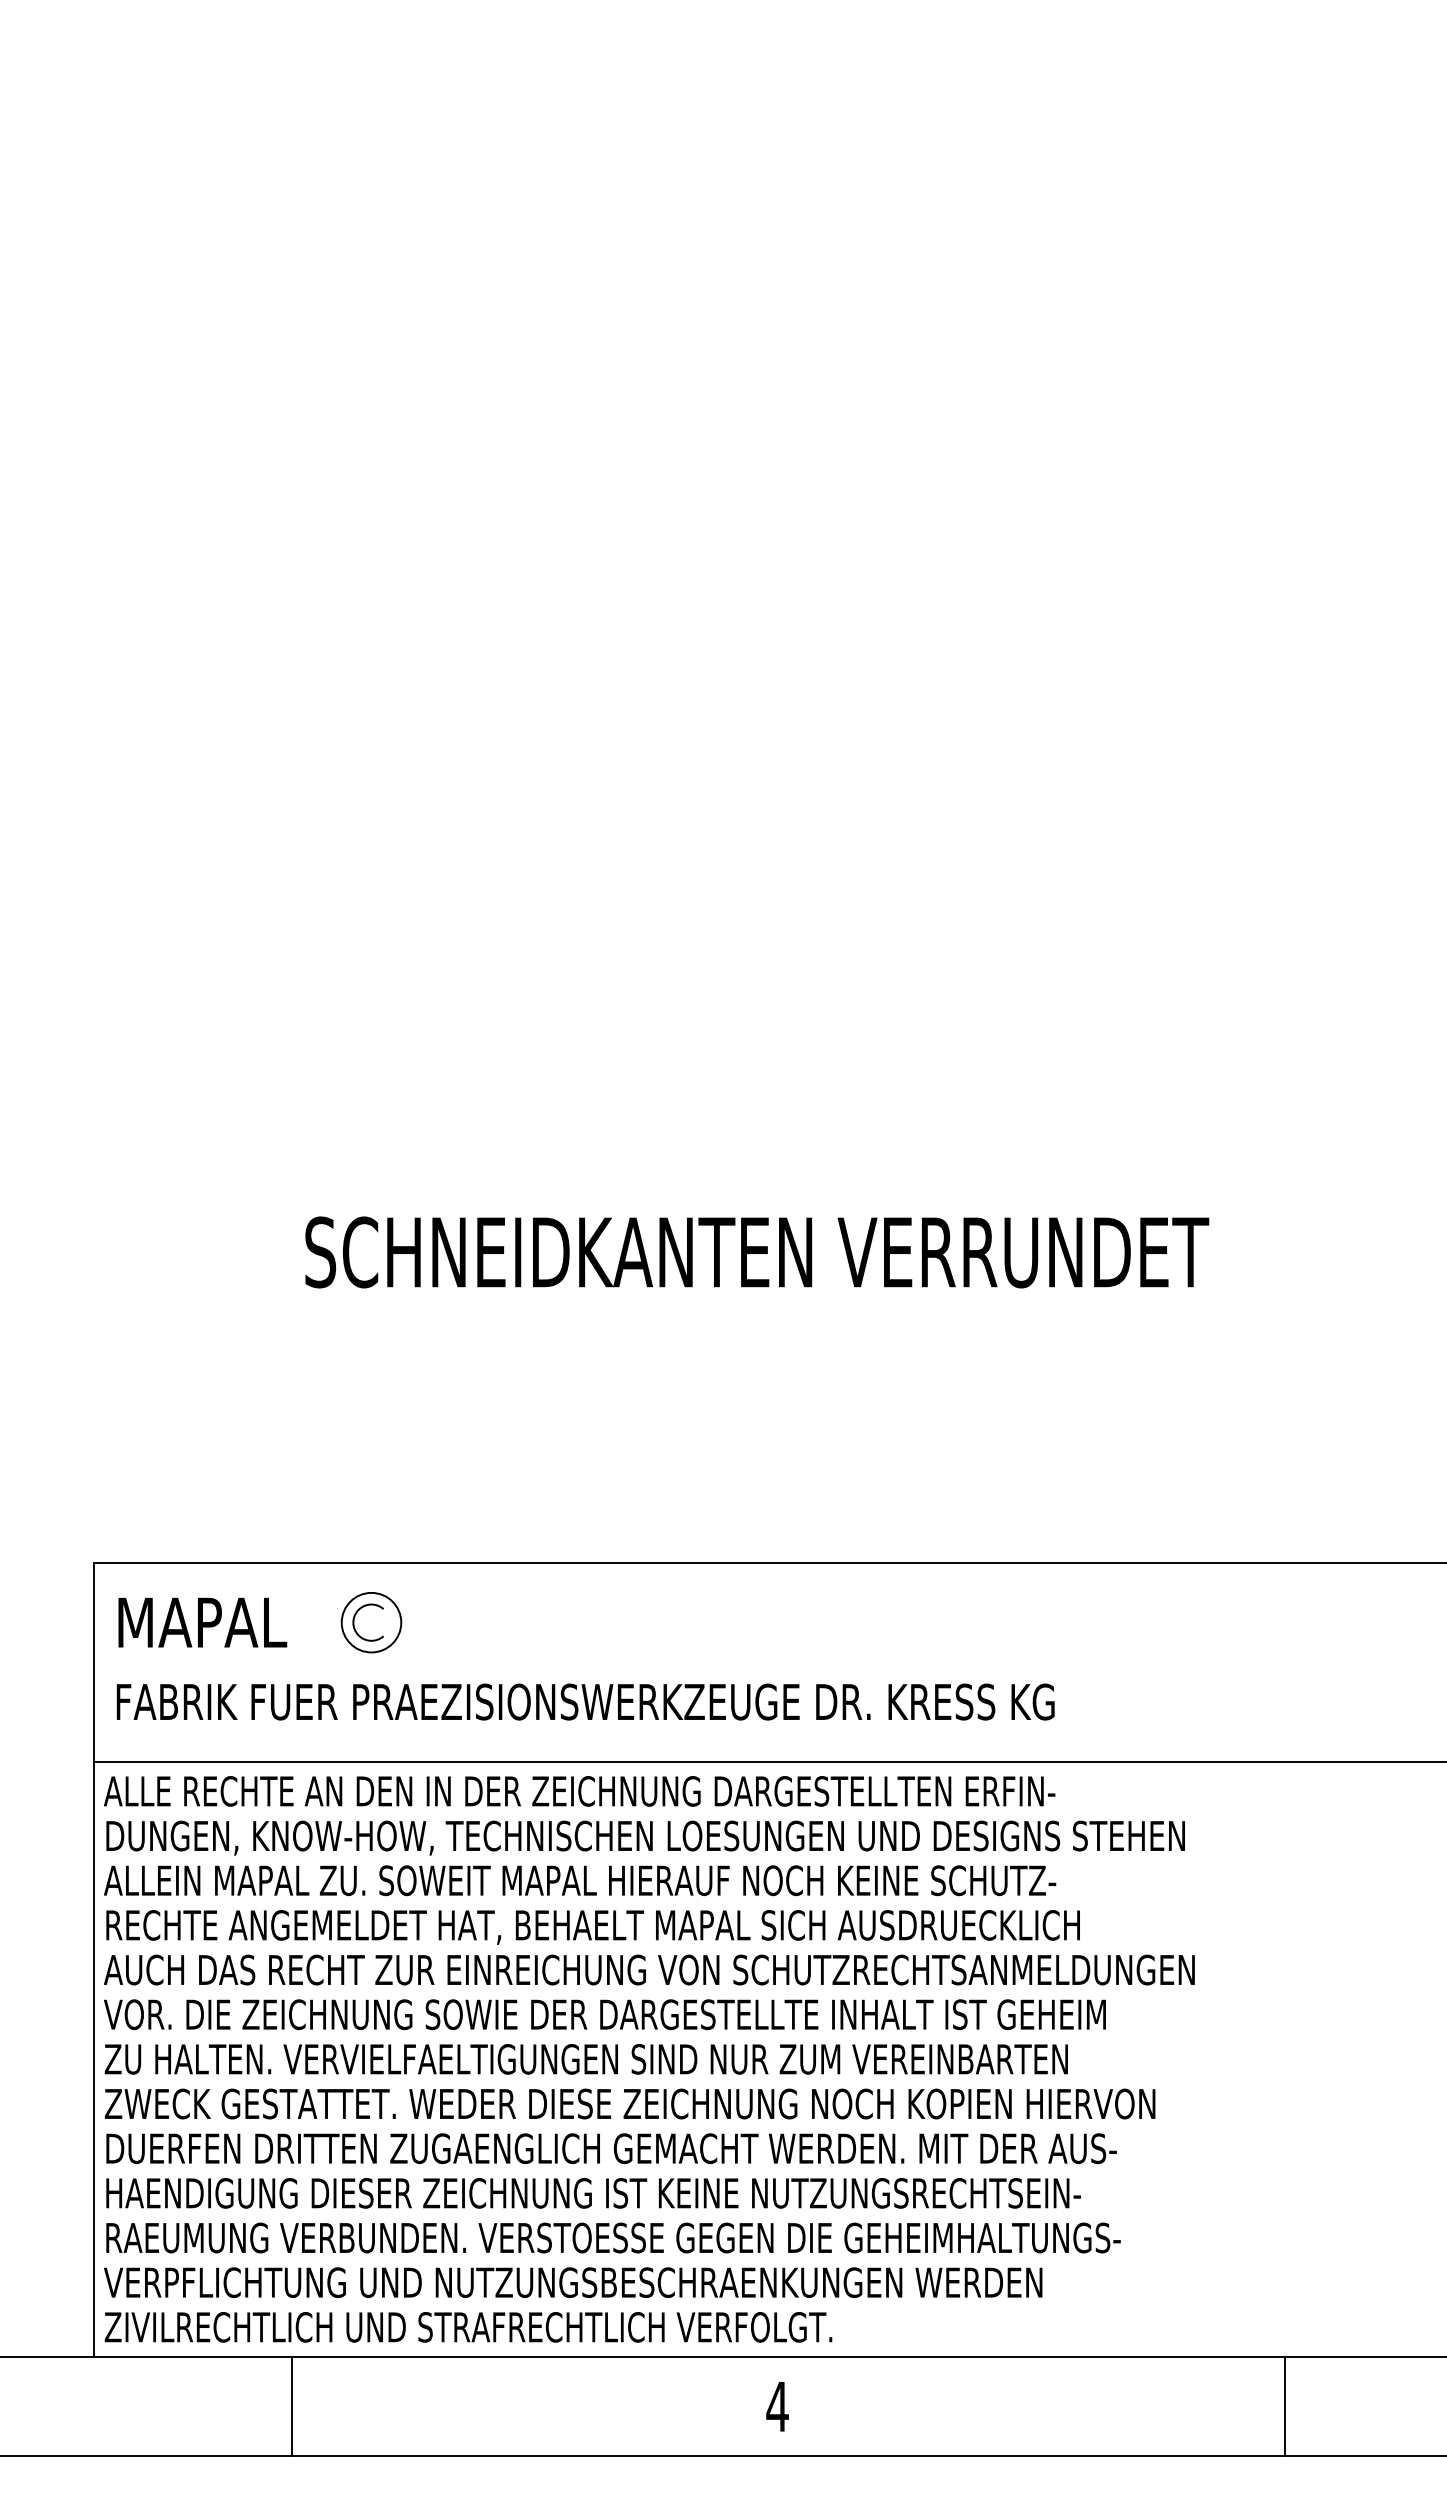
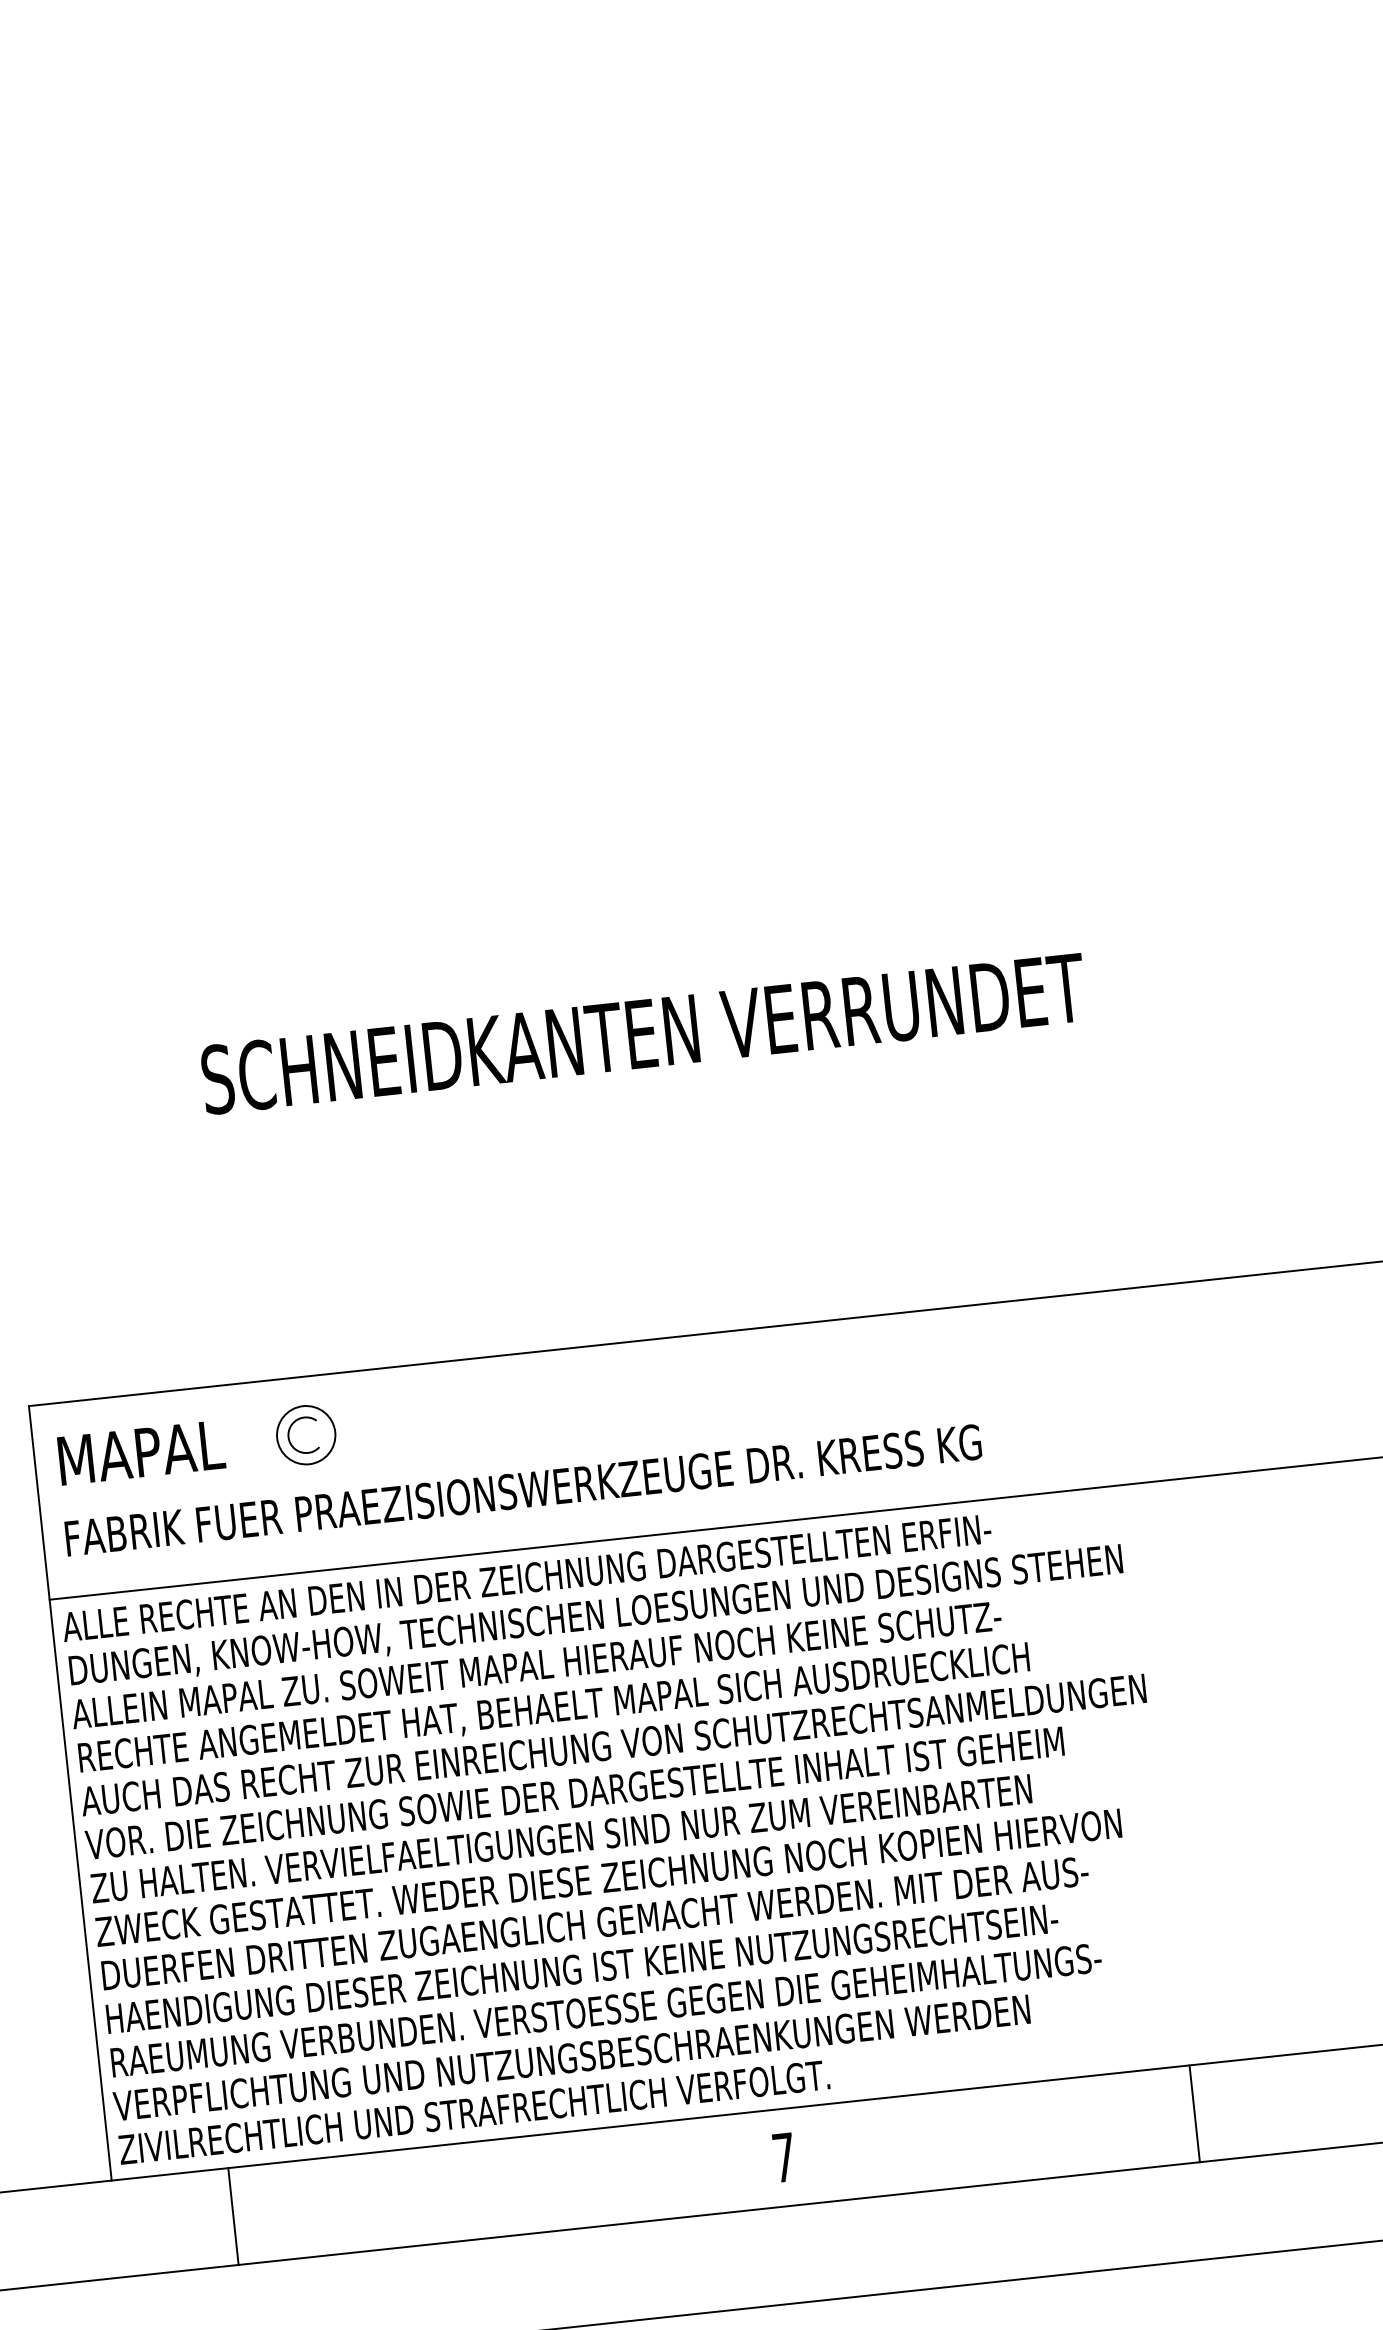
line: (292, 2406) -> (233, 2216), moved
text: (777, 2406) -> (783, 2157), 4 -> 7
line: (1284, 2406) -> (1194, 2113), moved

